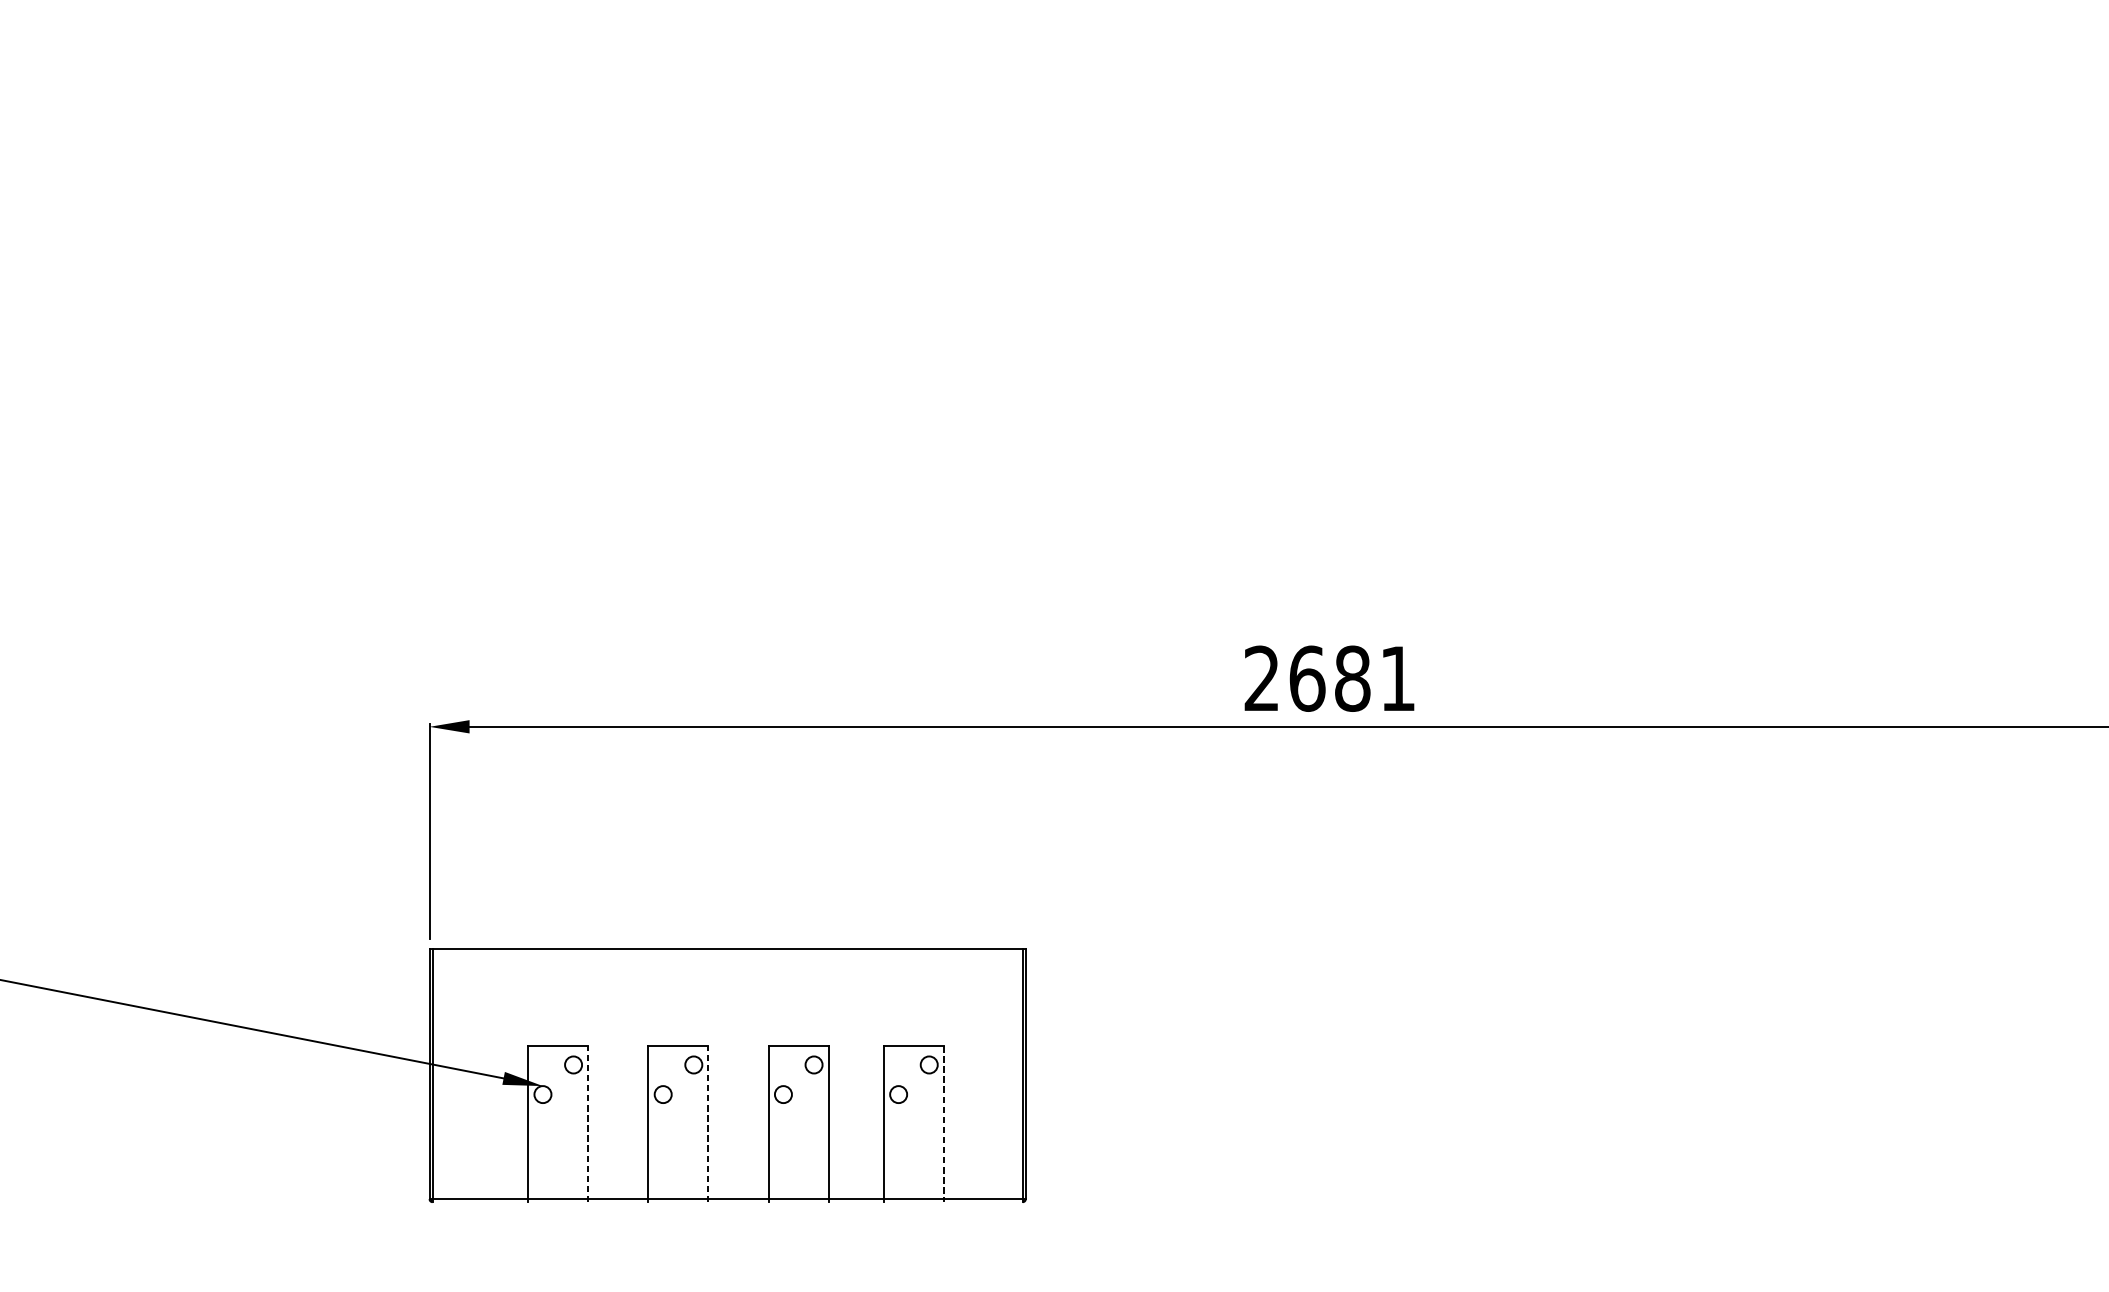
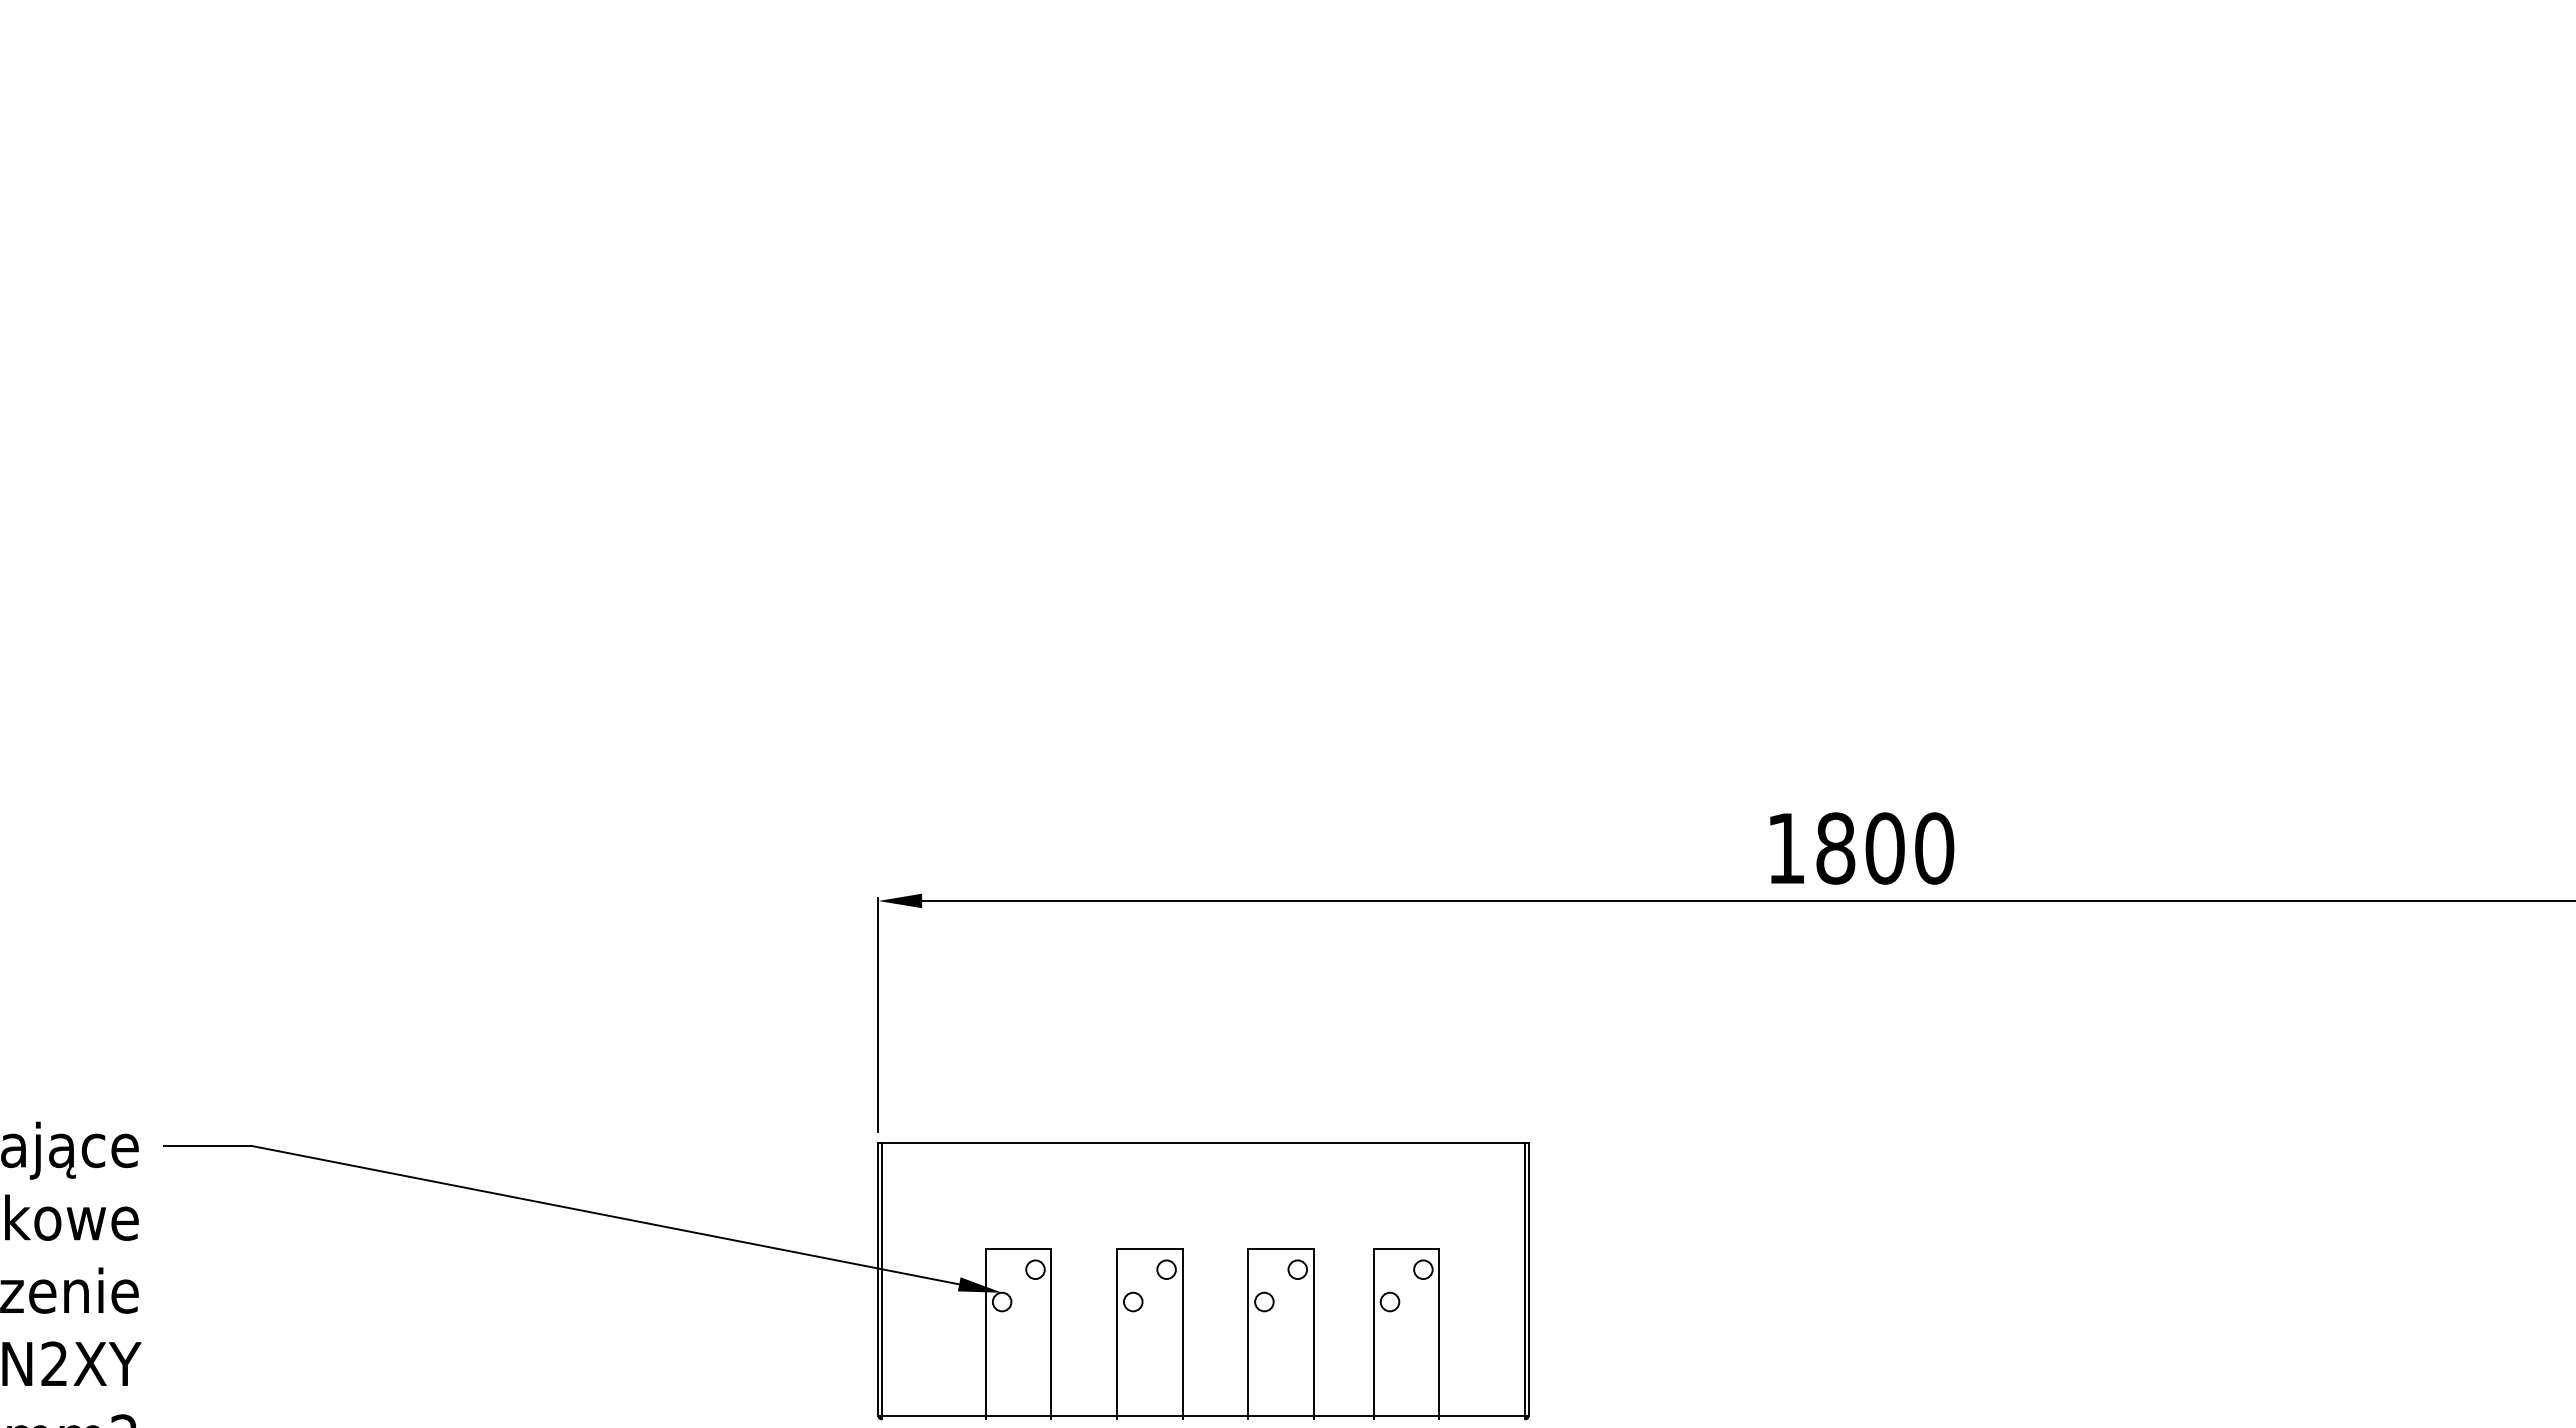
text: (1330, 678) -> (1860, 848), 2681 -> 1800
line: (588, 1123) -> (1051, 1333), dashed -> solid
line: (708, 1123) -> (1182, 1333), dashed -> solid
line: (944, 1124) -> (1439, 1334), dashed -> solid

